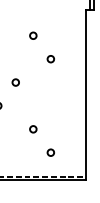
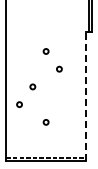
line: (86, 93) -> (86, 95), solid -> dashed
circle: (50, 151) -> (59, 139), removed

